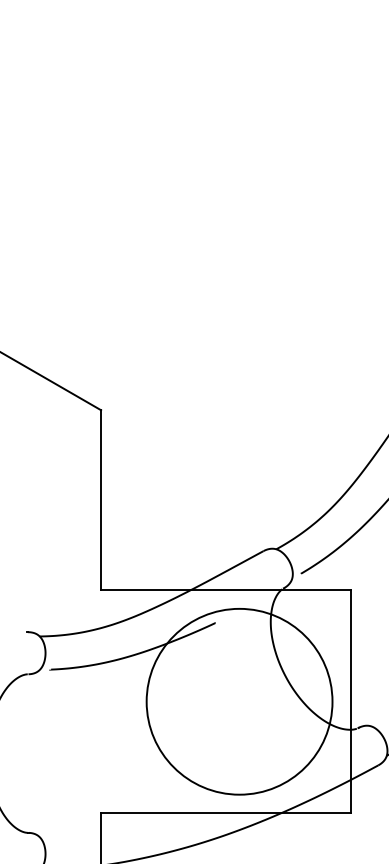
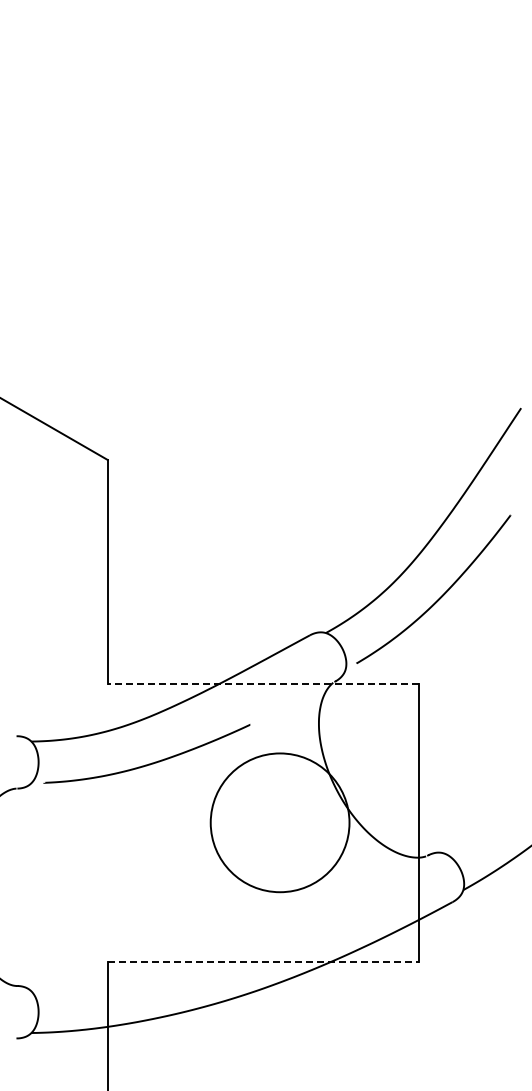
line: (226, 590) -> (263, 684), solid -> dashed
circle: (239, 701) -> (279, 822), size x0.6
line: (226, 813) -> (263, 961), solid -> dashed

